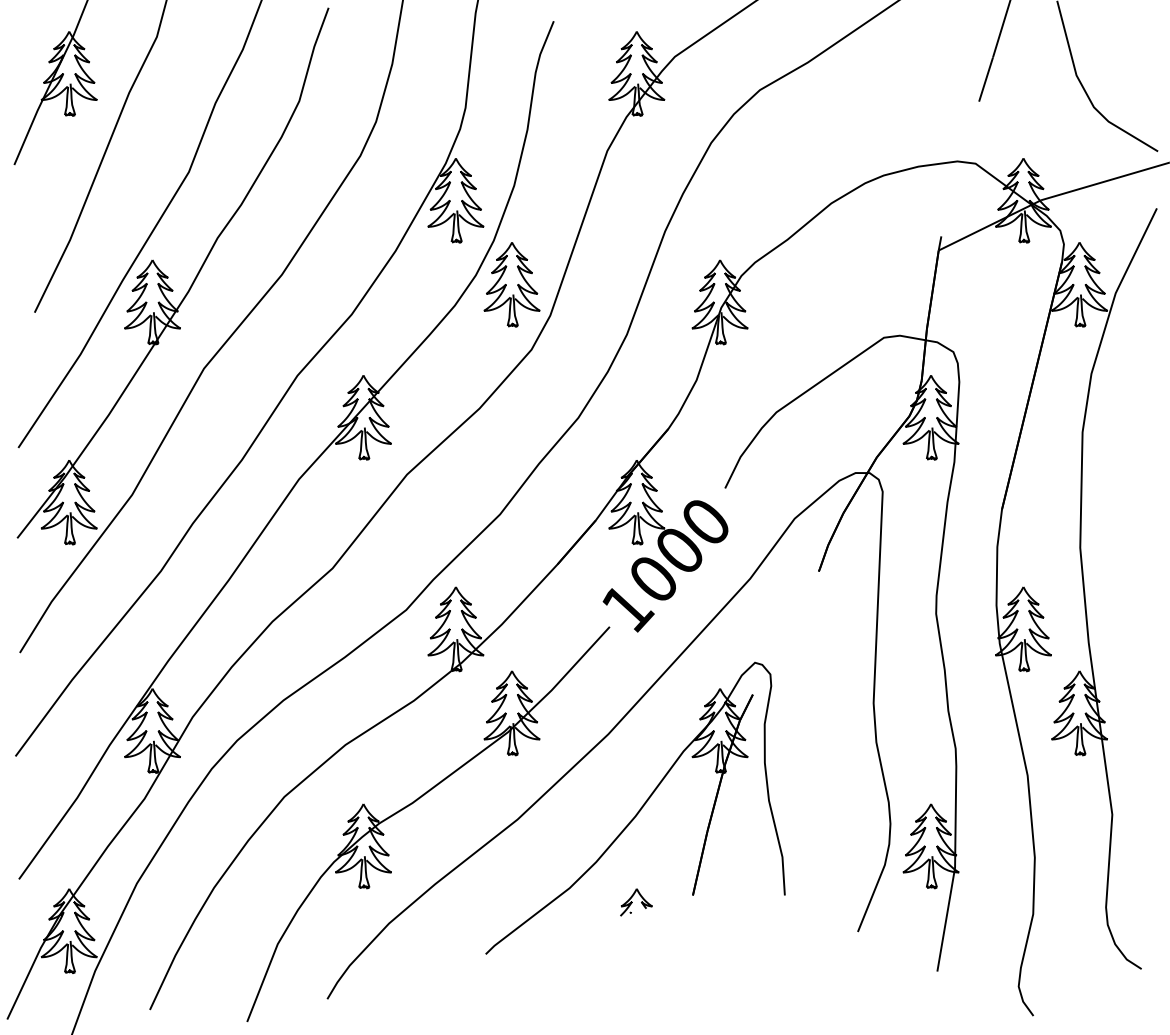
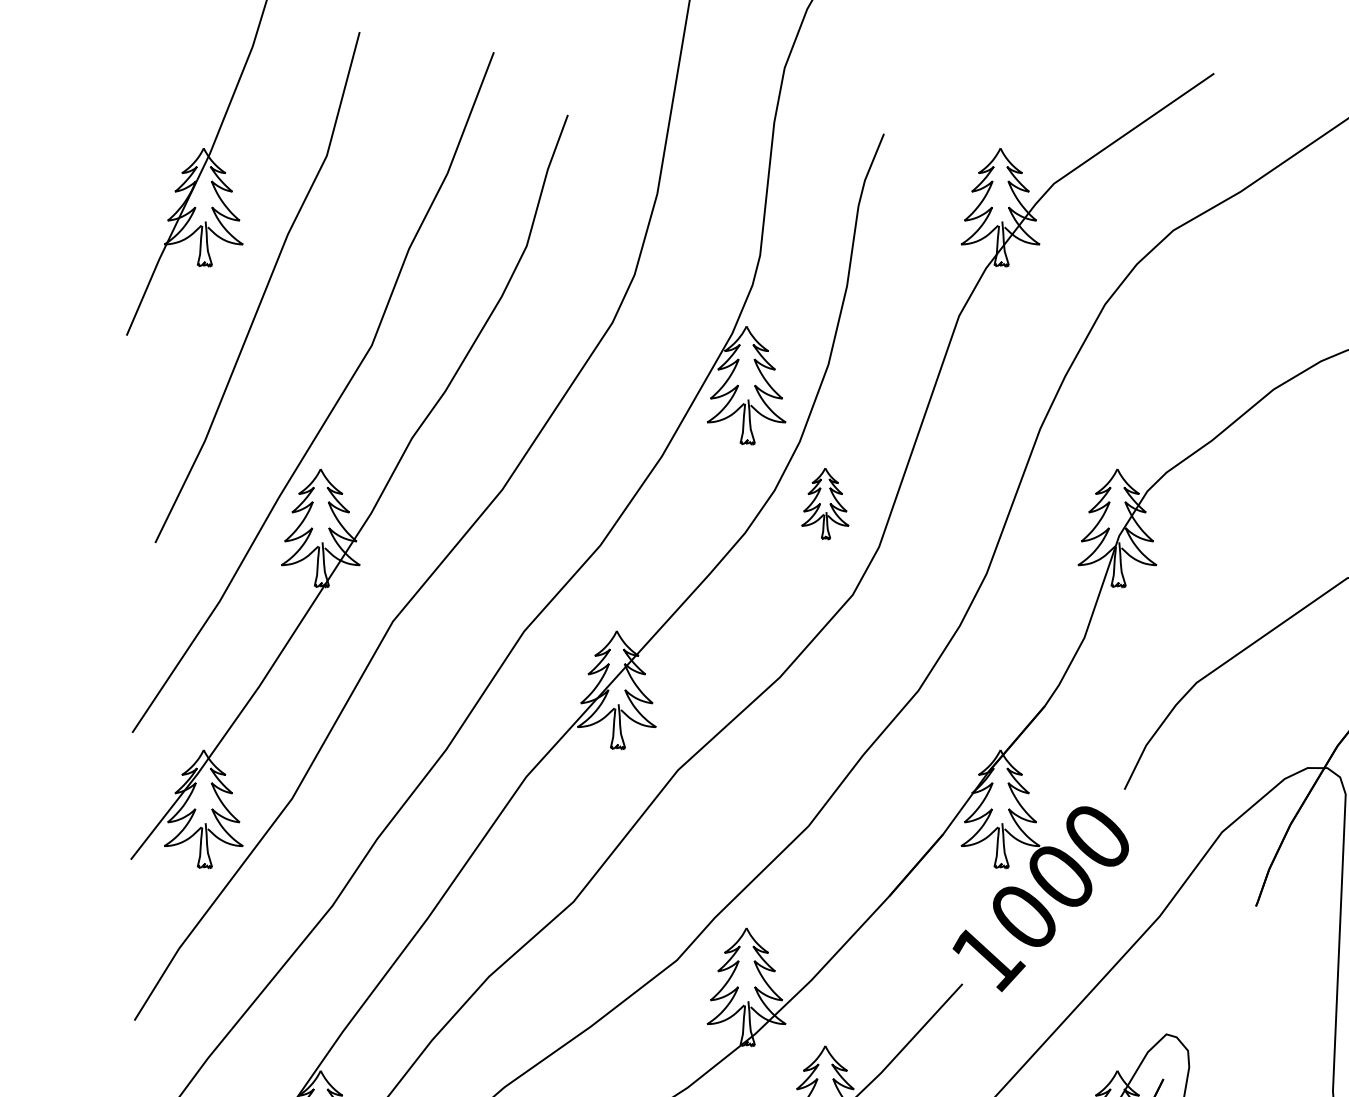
part: (511, 284) -> (824, 503), size x0.6

